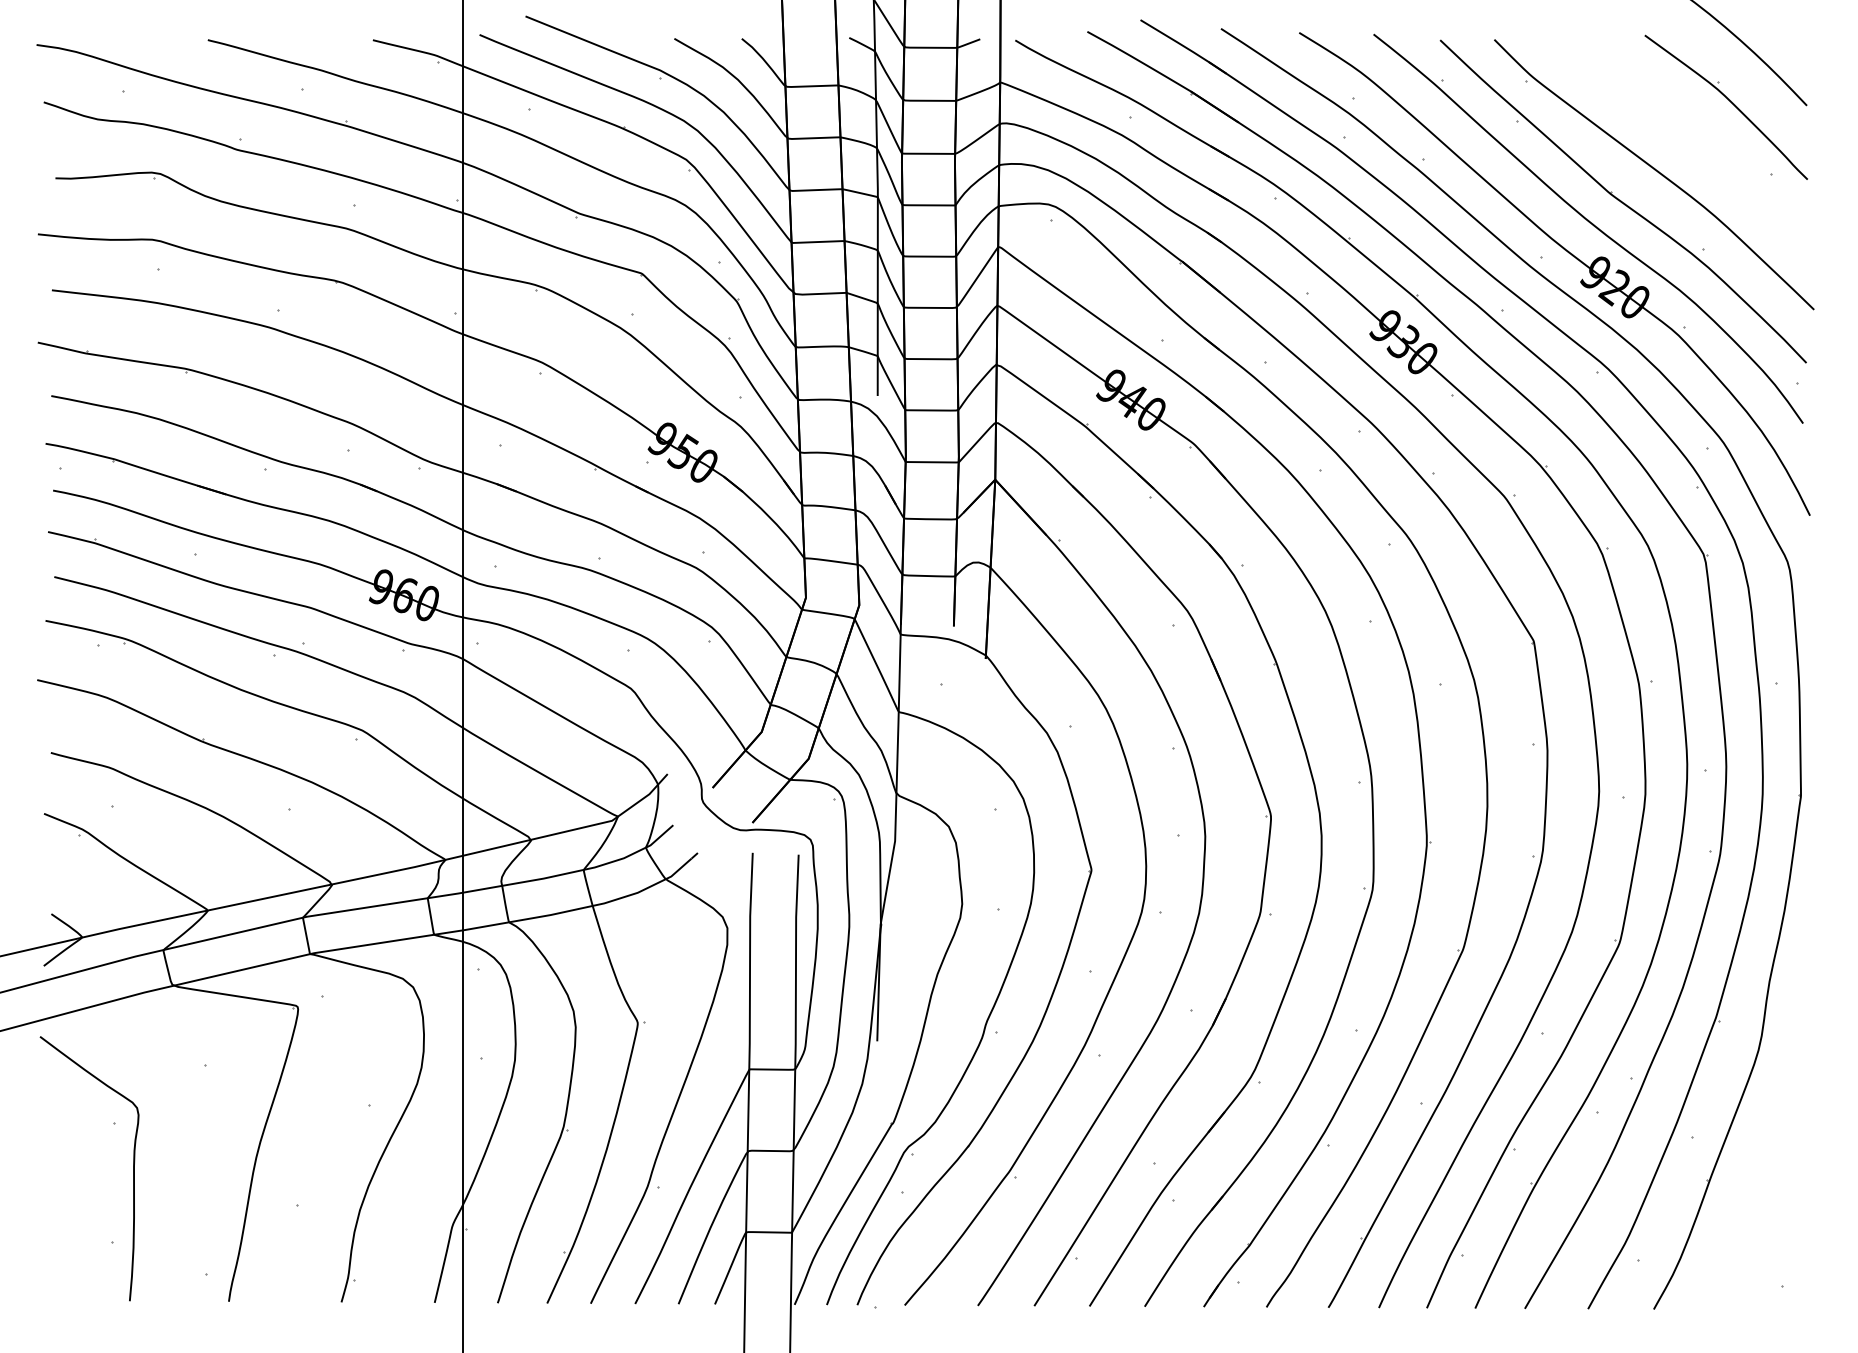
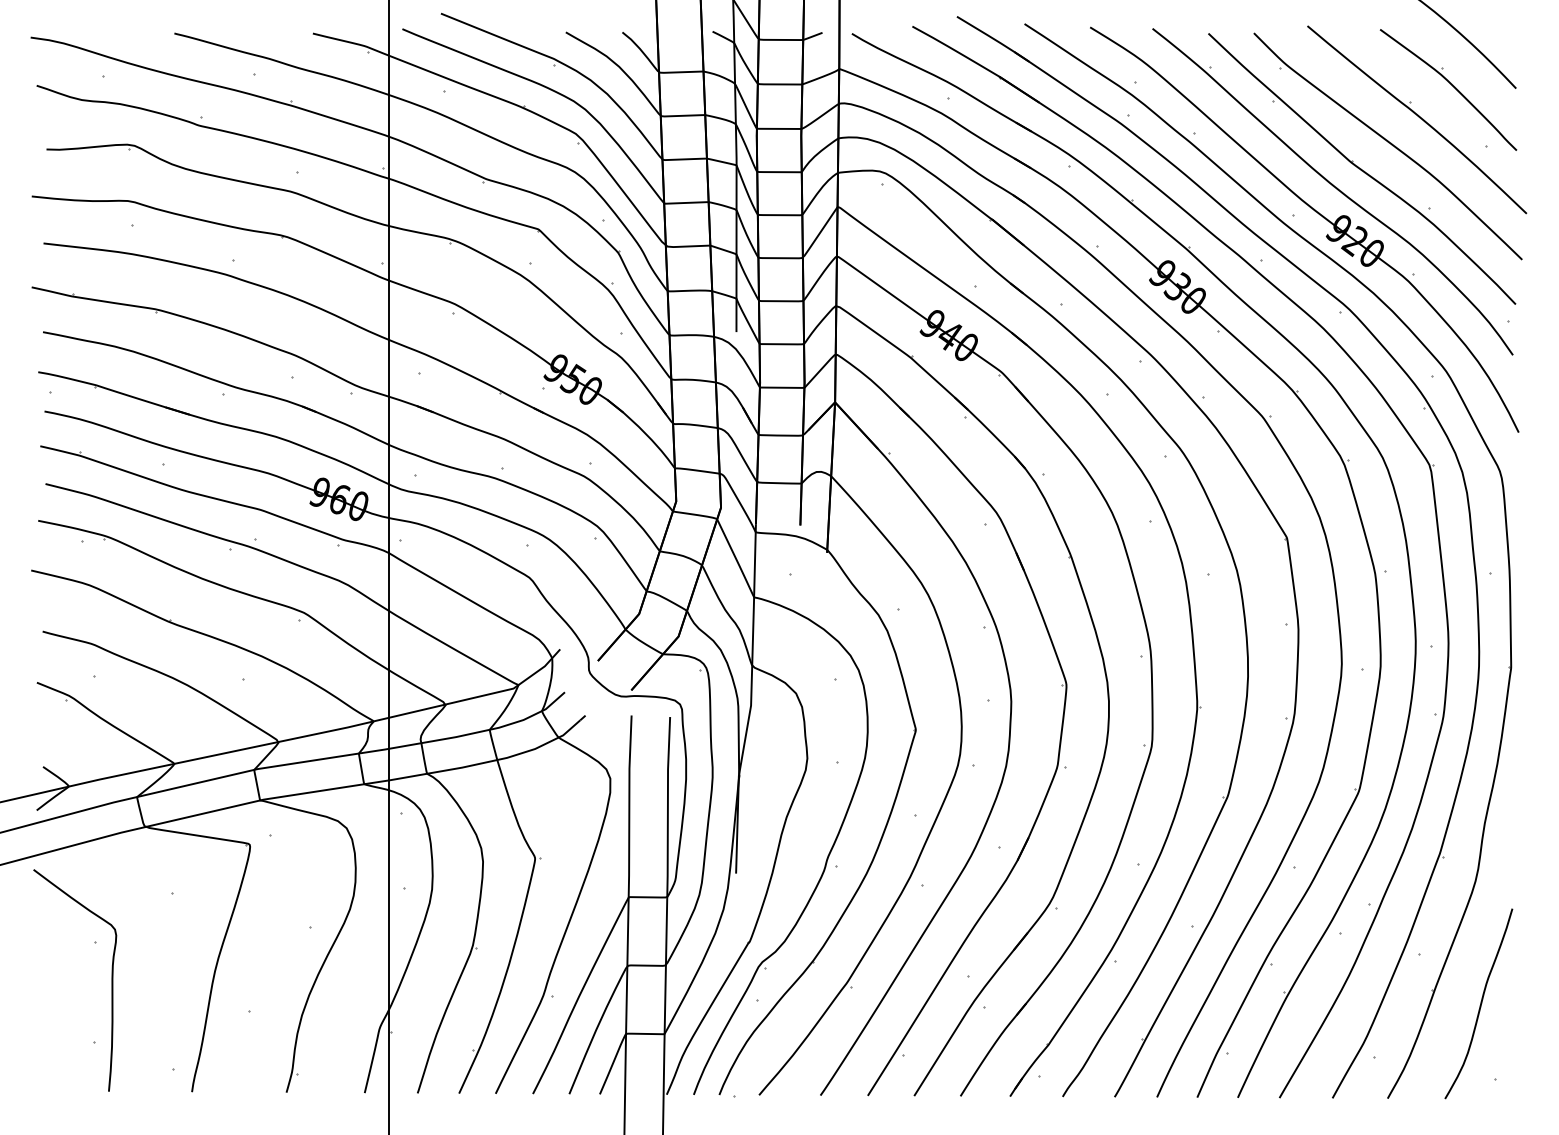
part: (1688, 142) -> (1416, 119), added
curve: (1764, 1196) -> (1480, 1003), added

